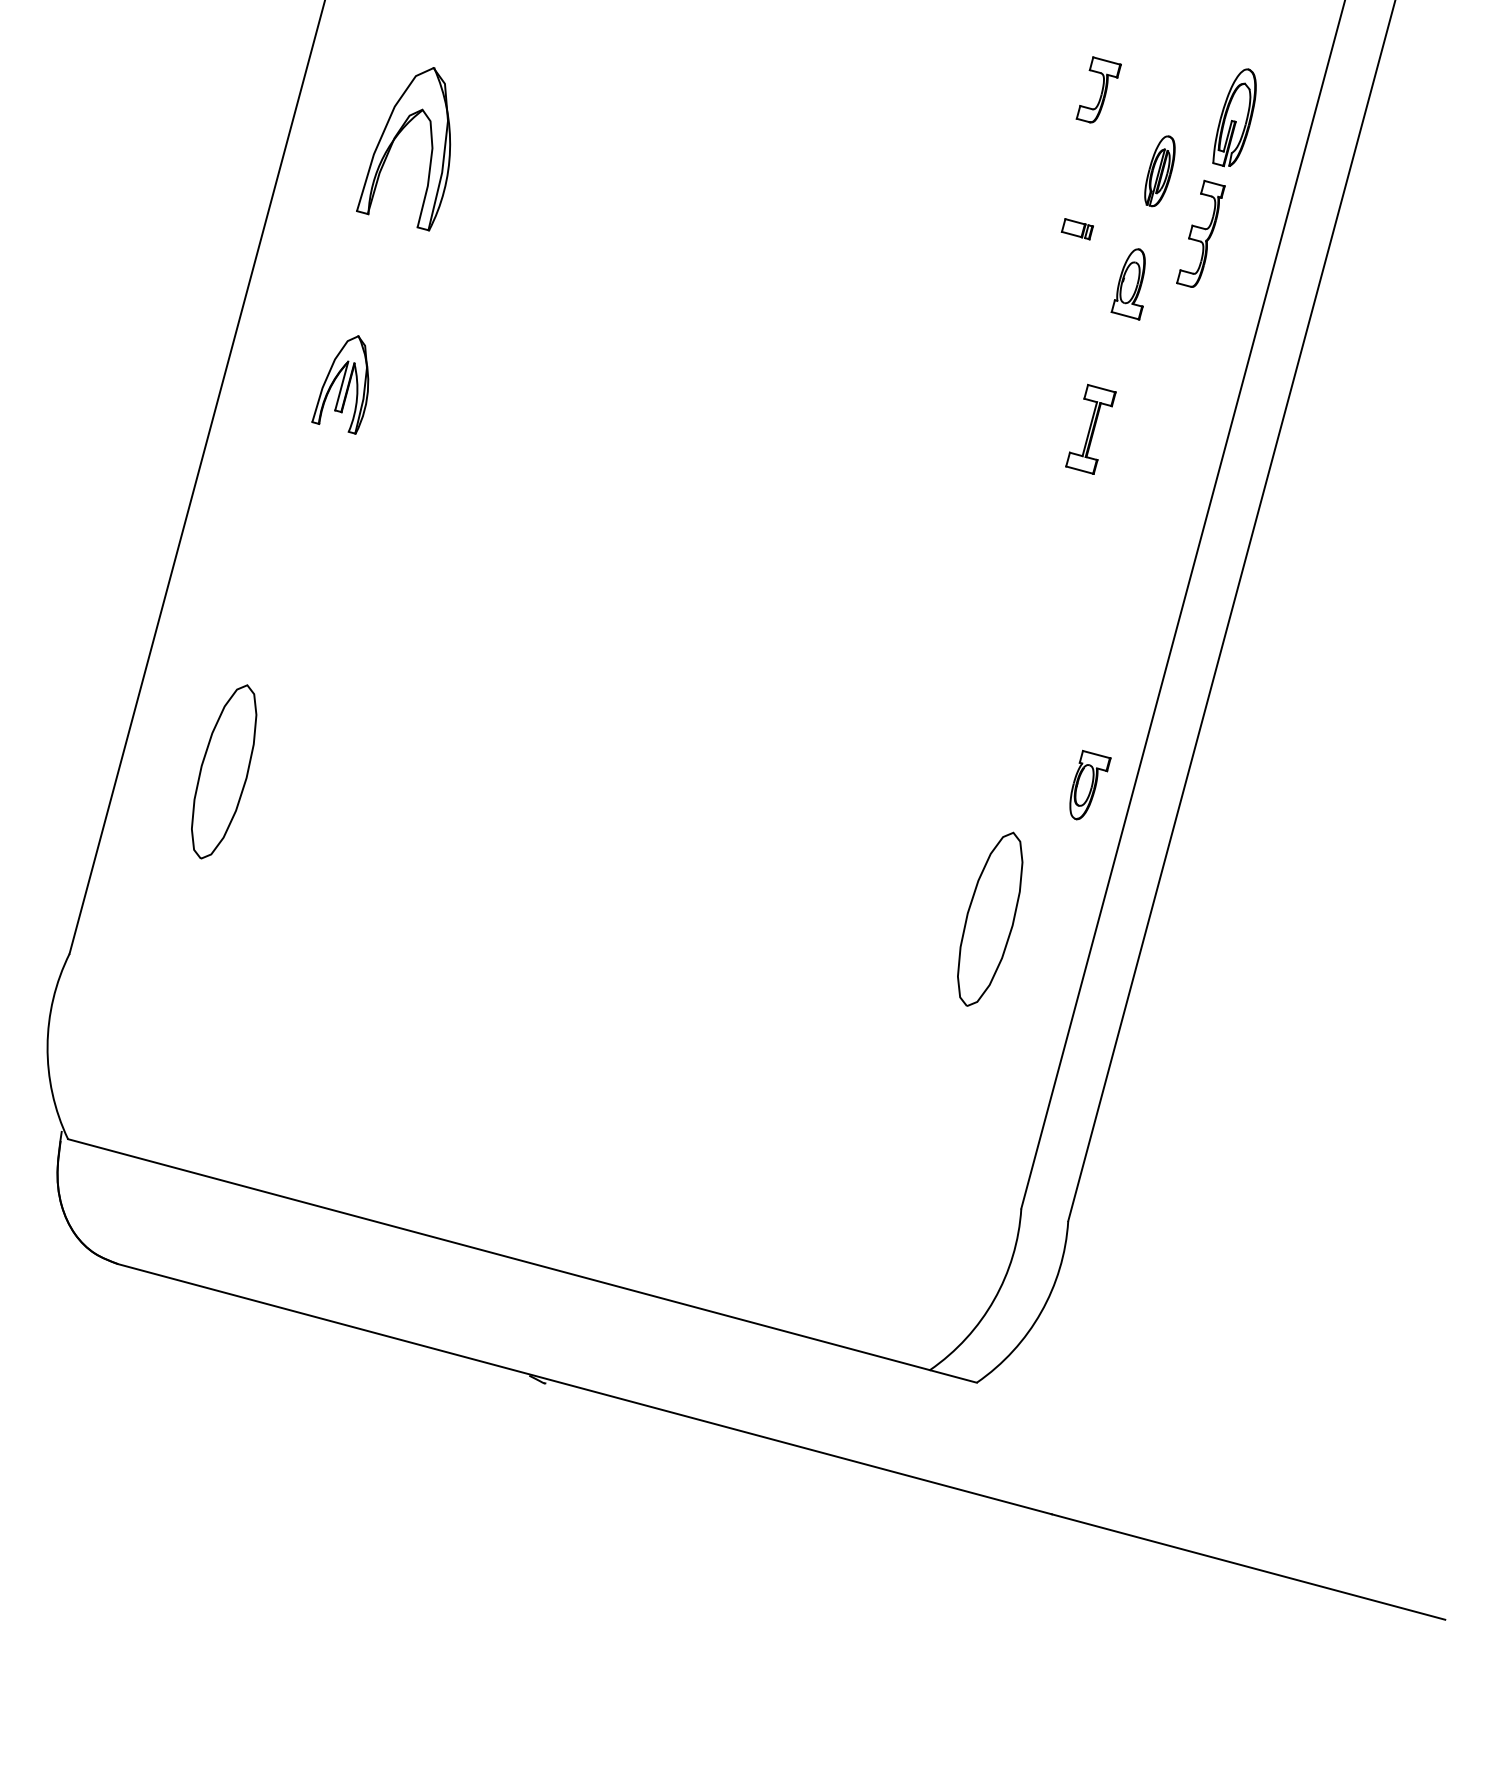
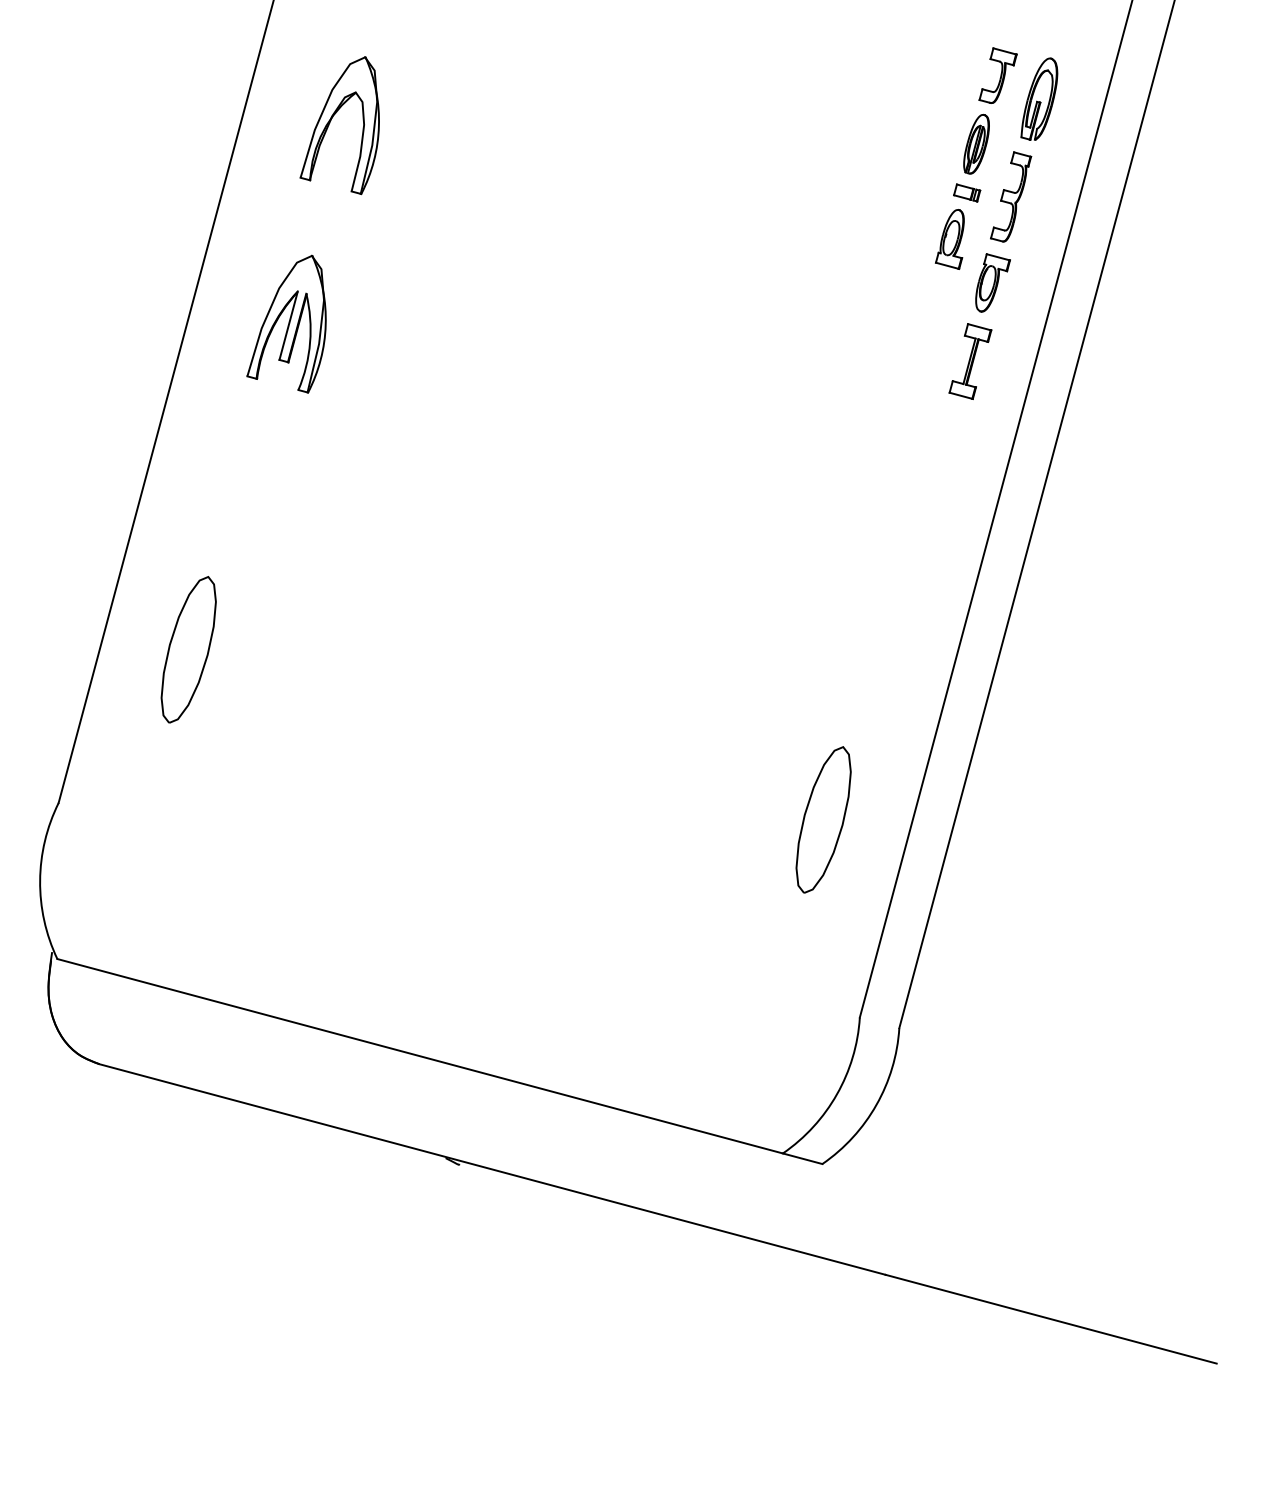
part: (1098, 89) -> (997, 75), moved
part: (1077, 228) -> (967, 192), moved
part: (340, 384) -> (286, 323), size x1.67
part: (1090, 429) -> (970, 361), moved
part: (1089, 784) -> (992, 282), moved
part: (990, 918) -> (823, 819), moved

